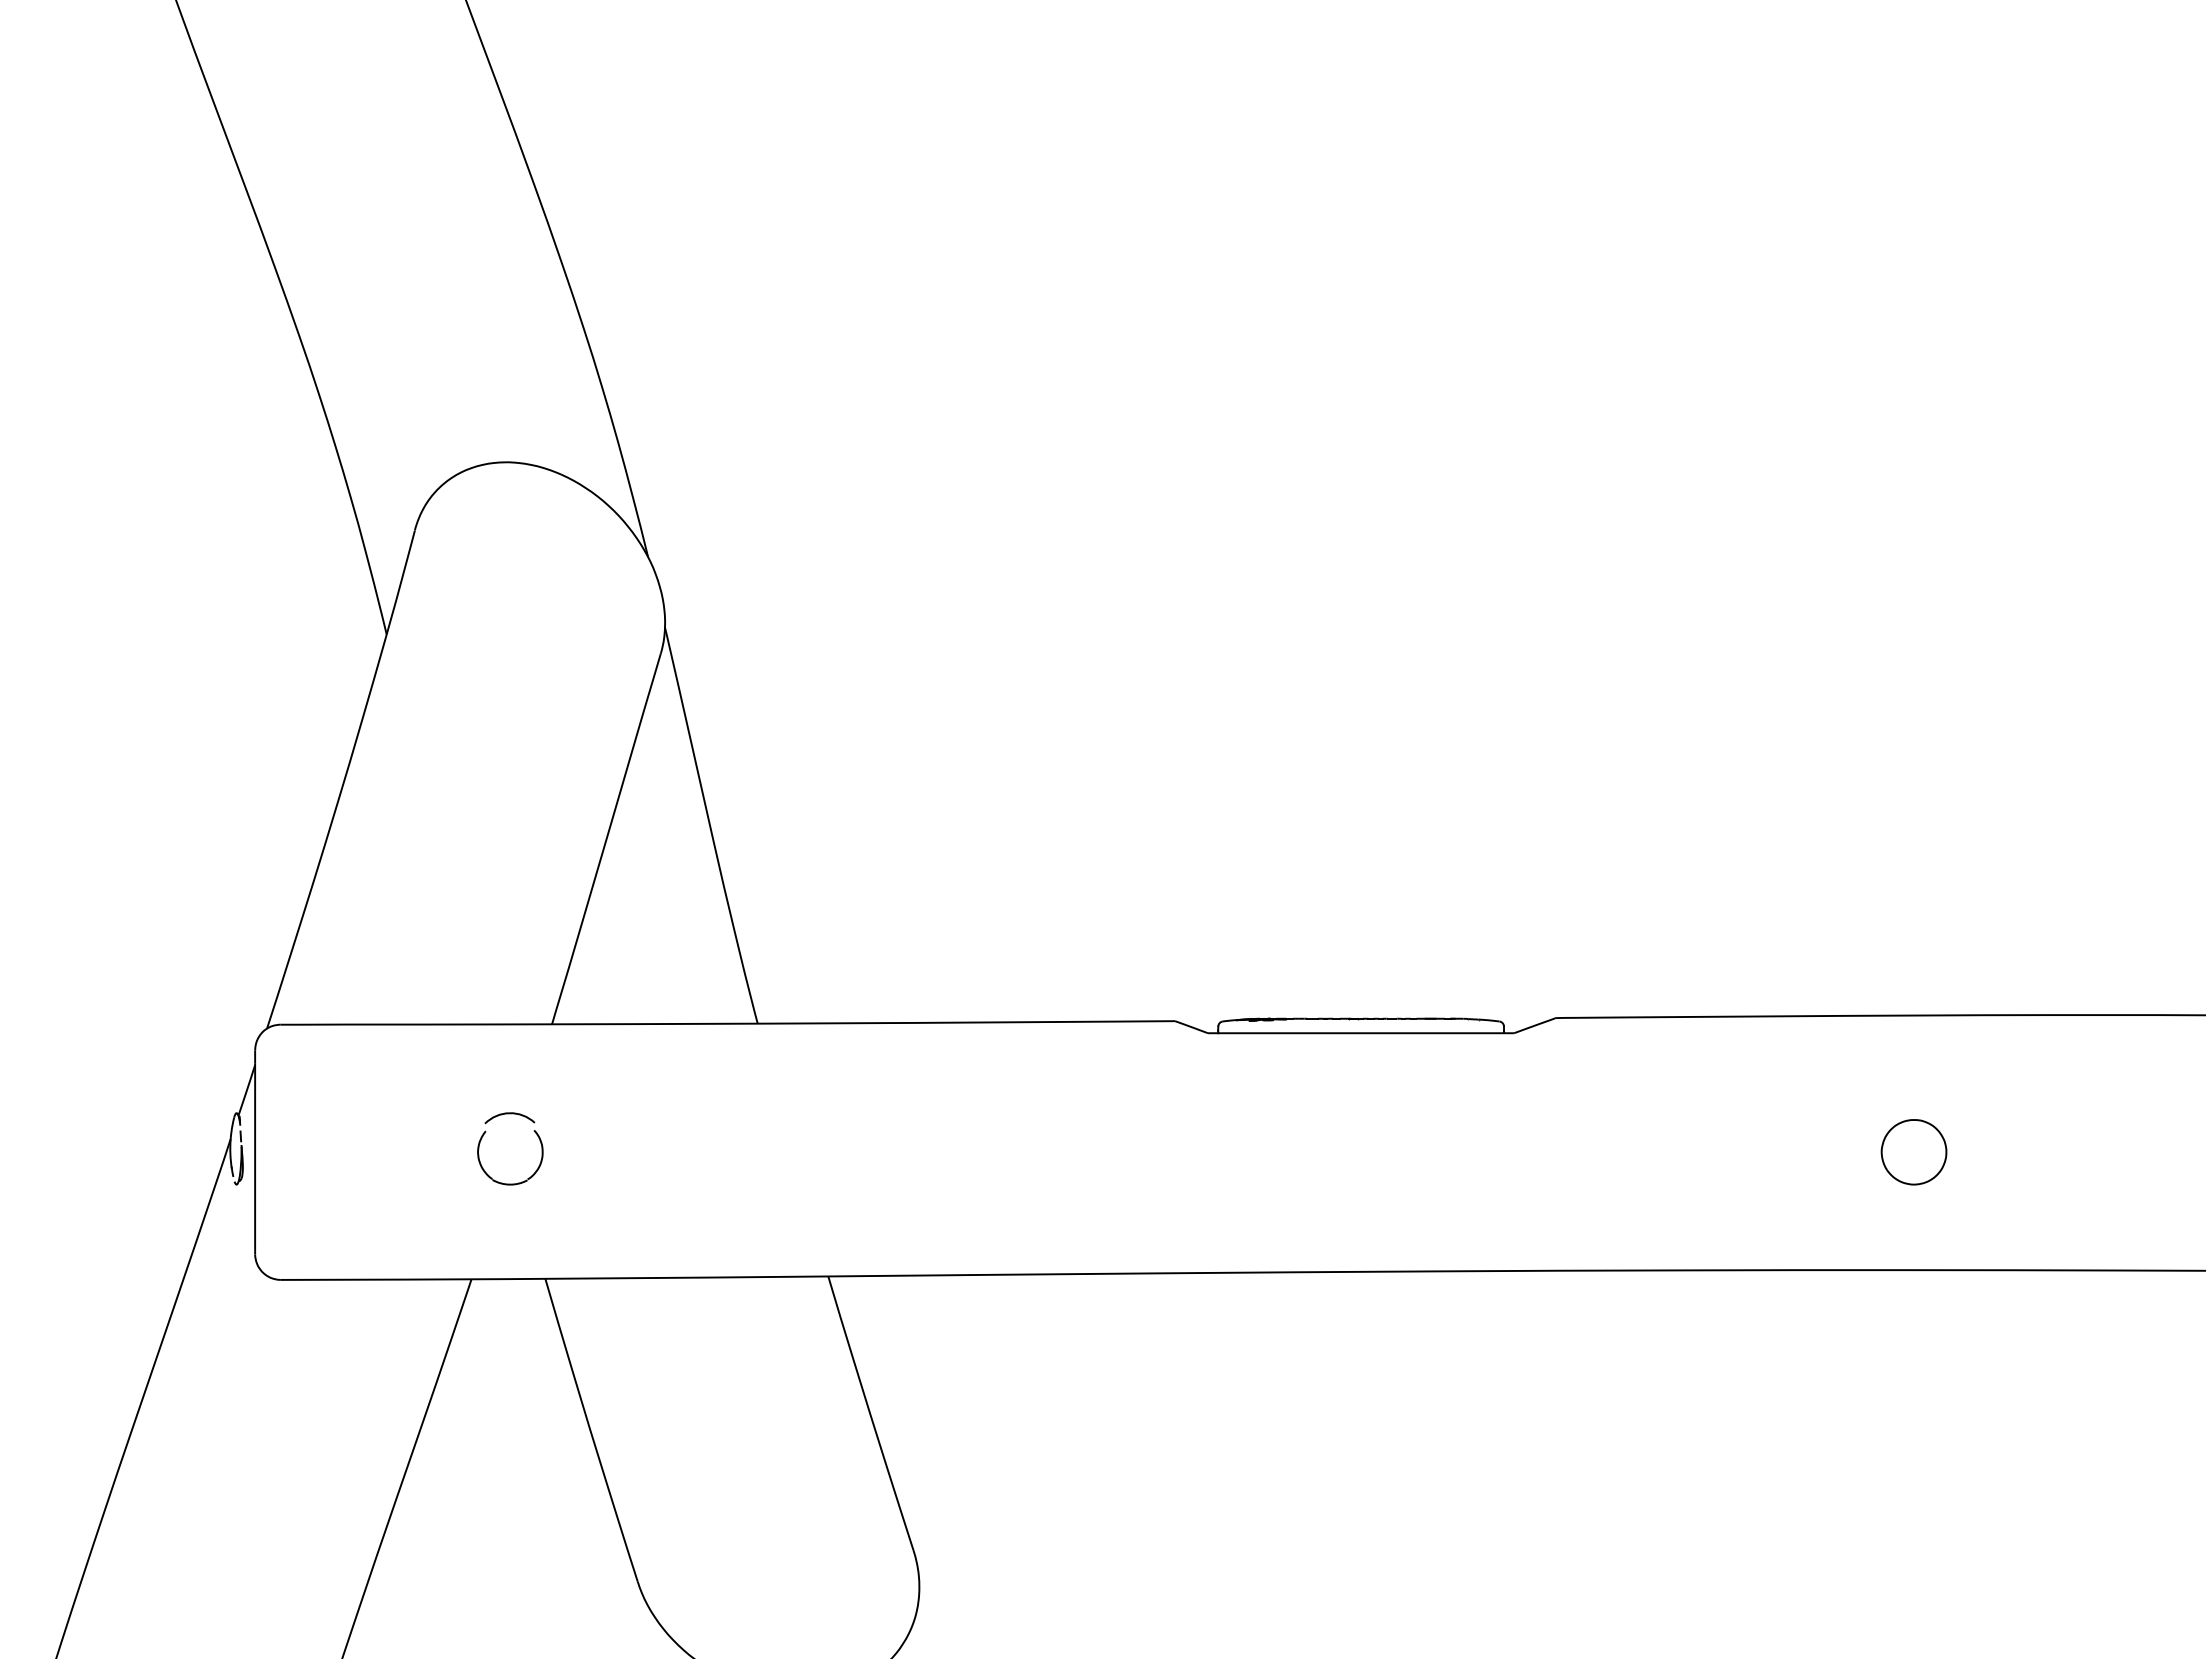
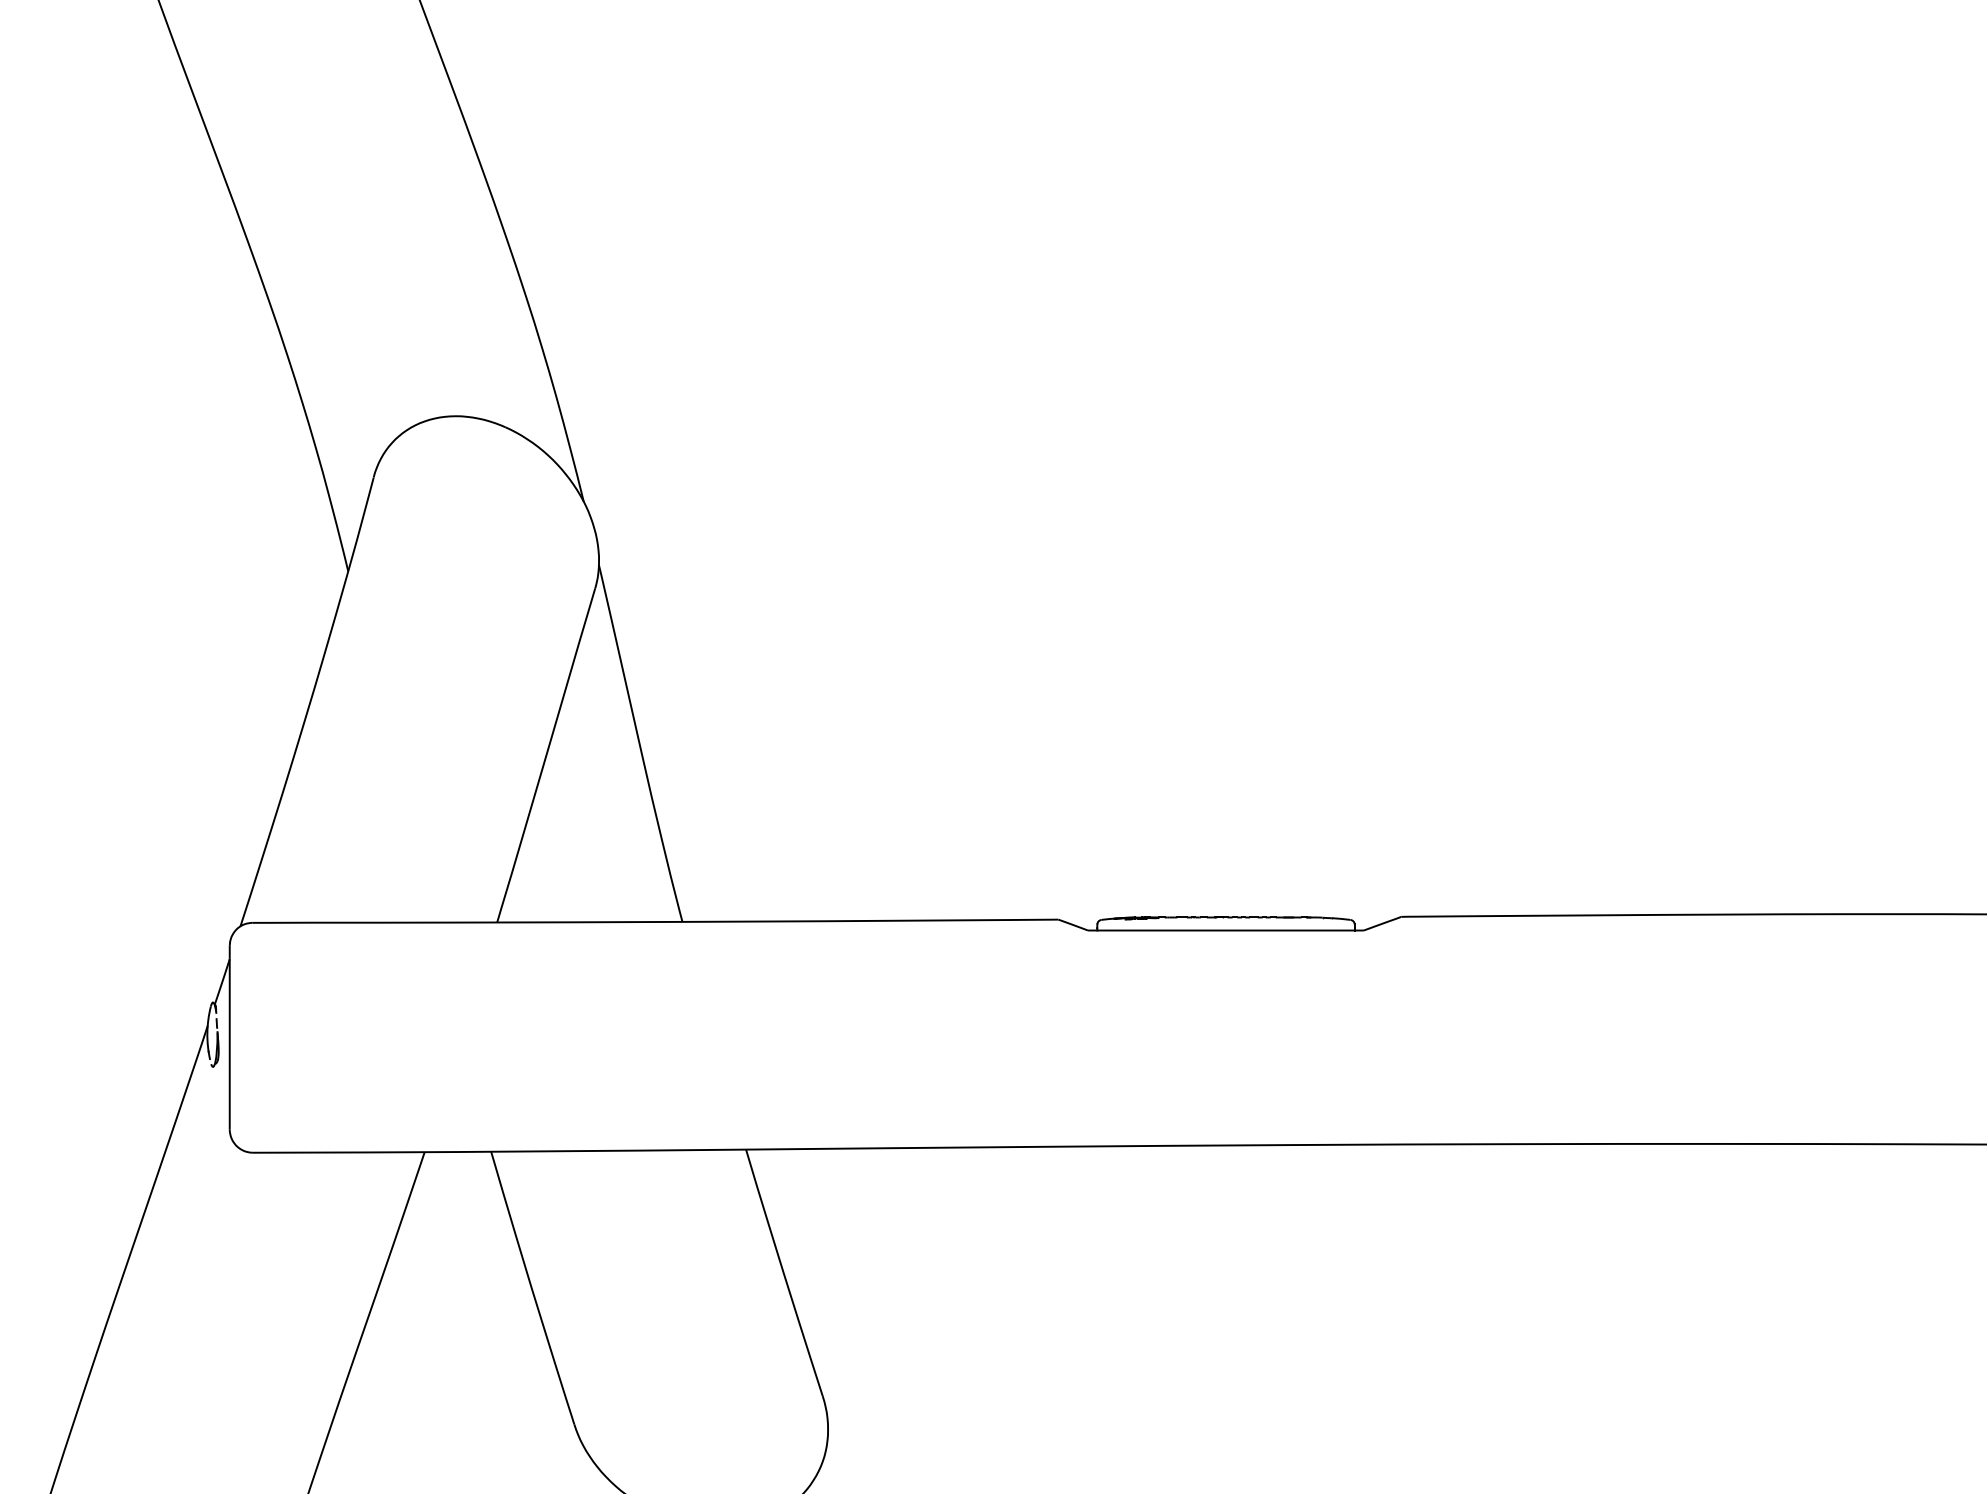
part: (533, 1131) -> (480, 1019), removed
part: (1913, 1152) -> (1723, 1037), removed

